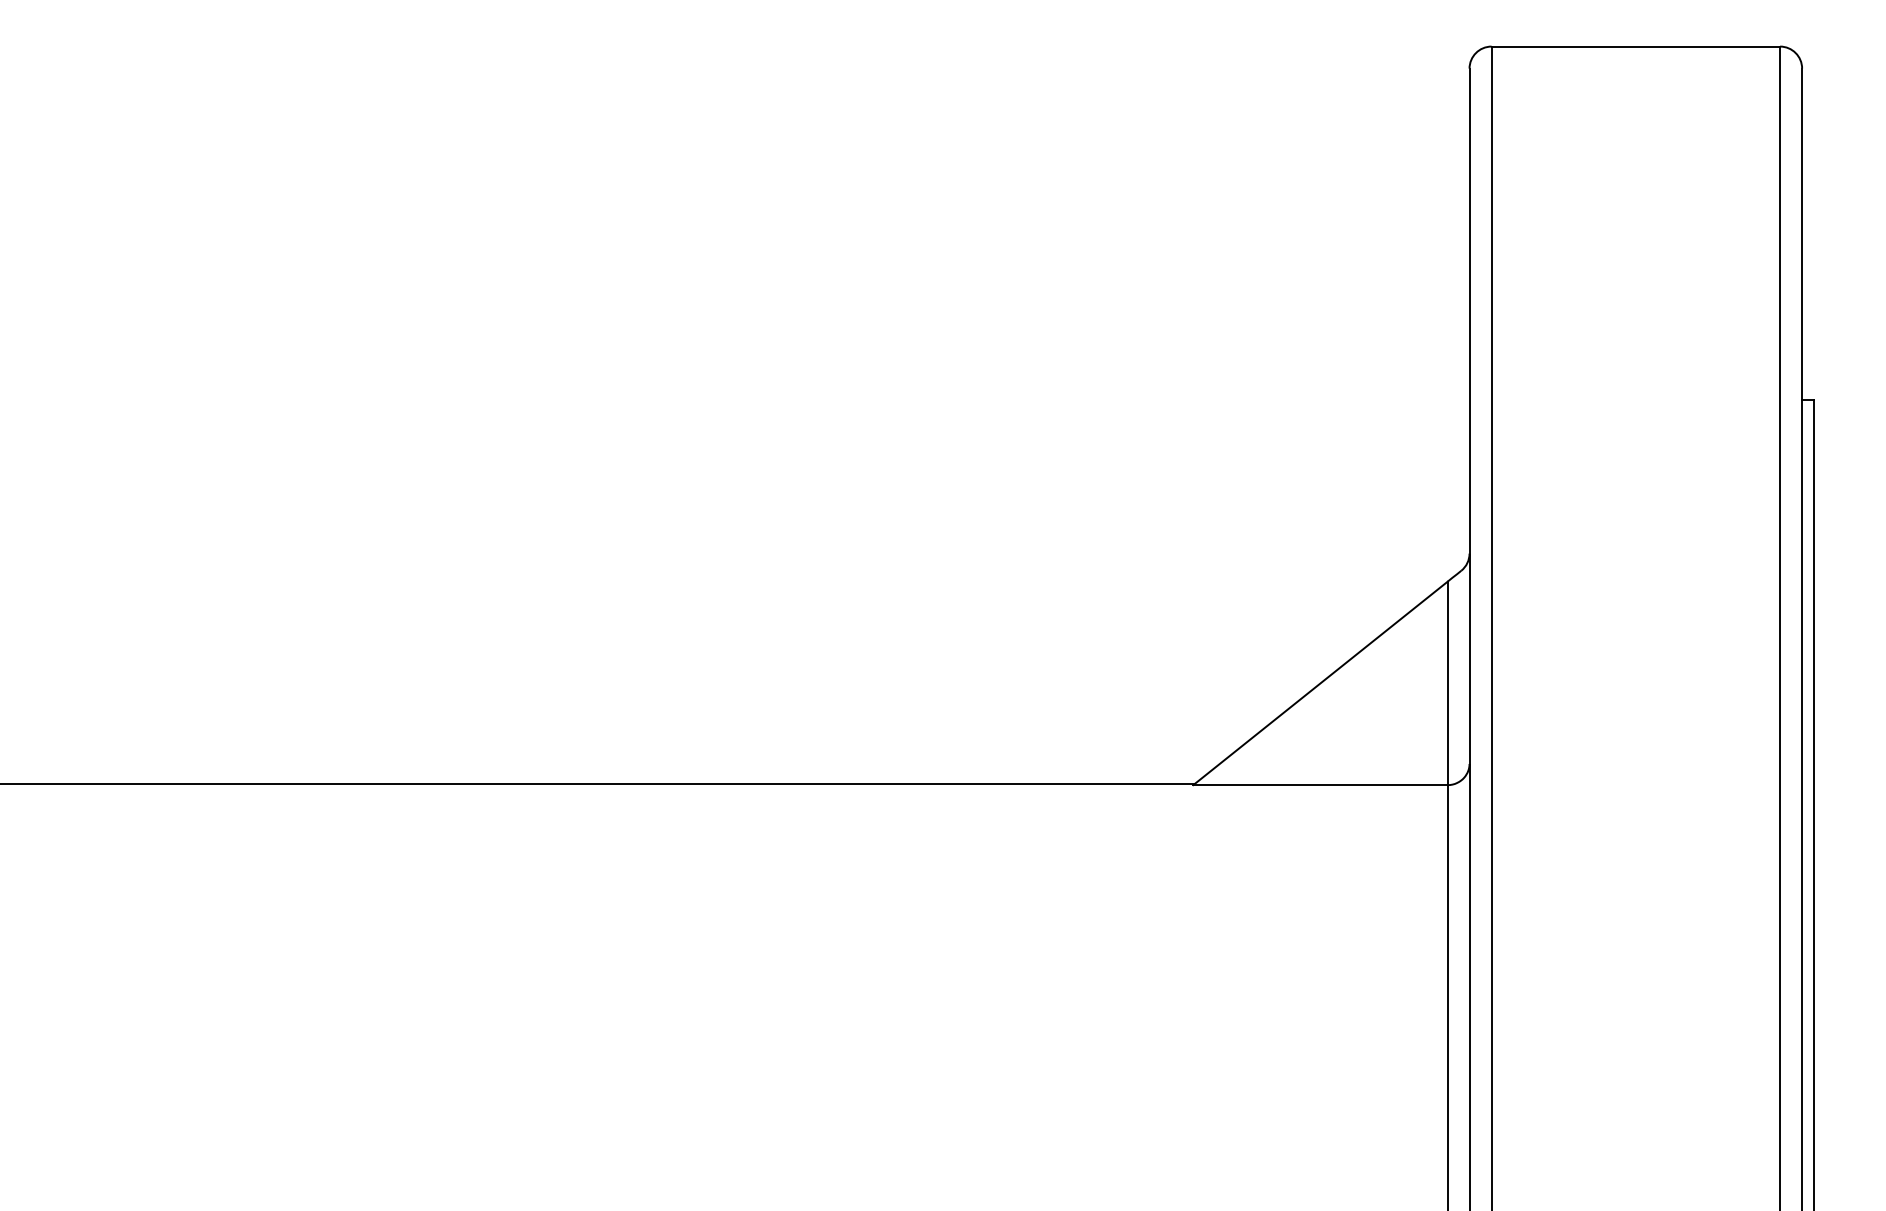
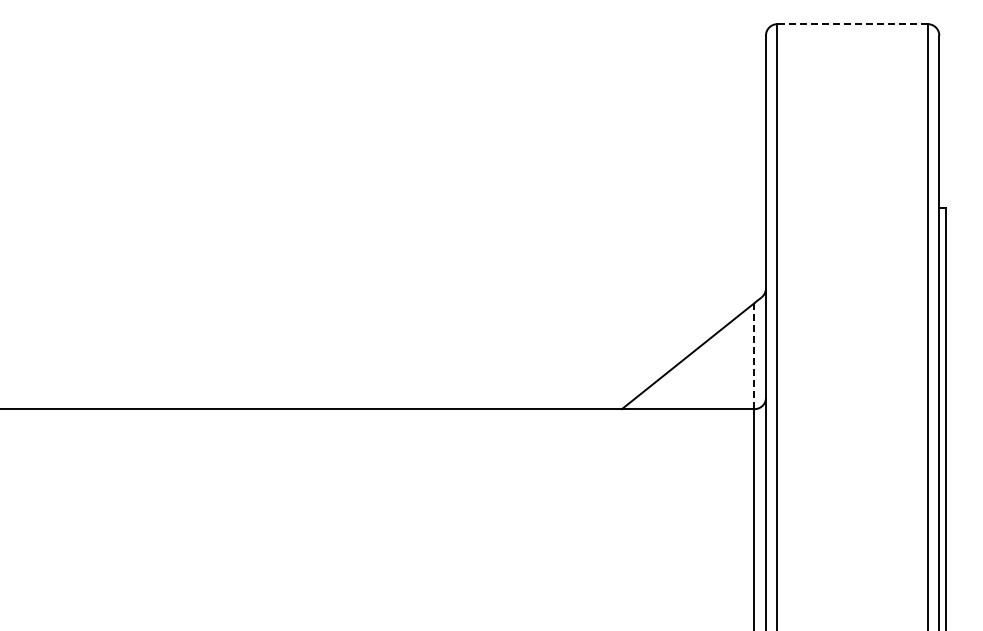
line: (1635, 47) -> (852, 24), solid -> dashed
line: (1447, 684) -> (754, 356), solid -> dashed

